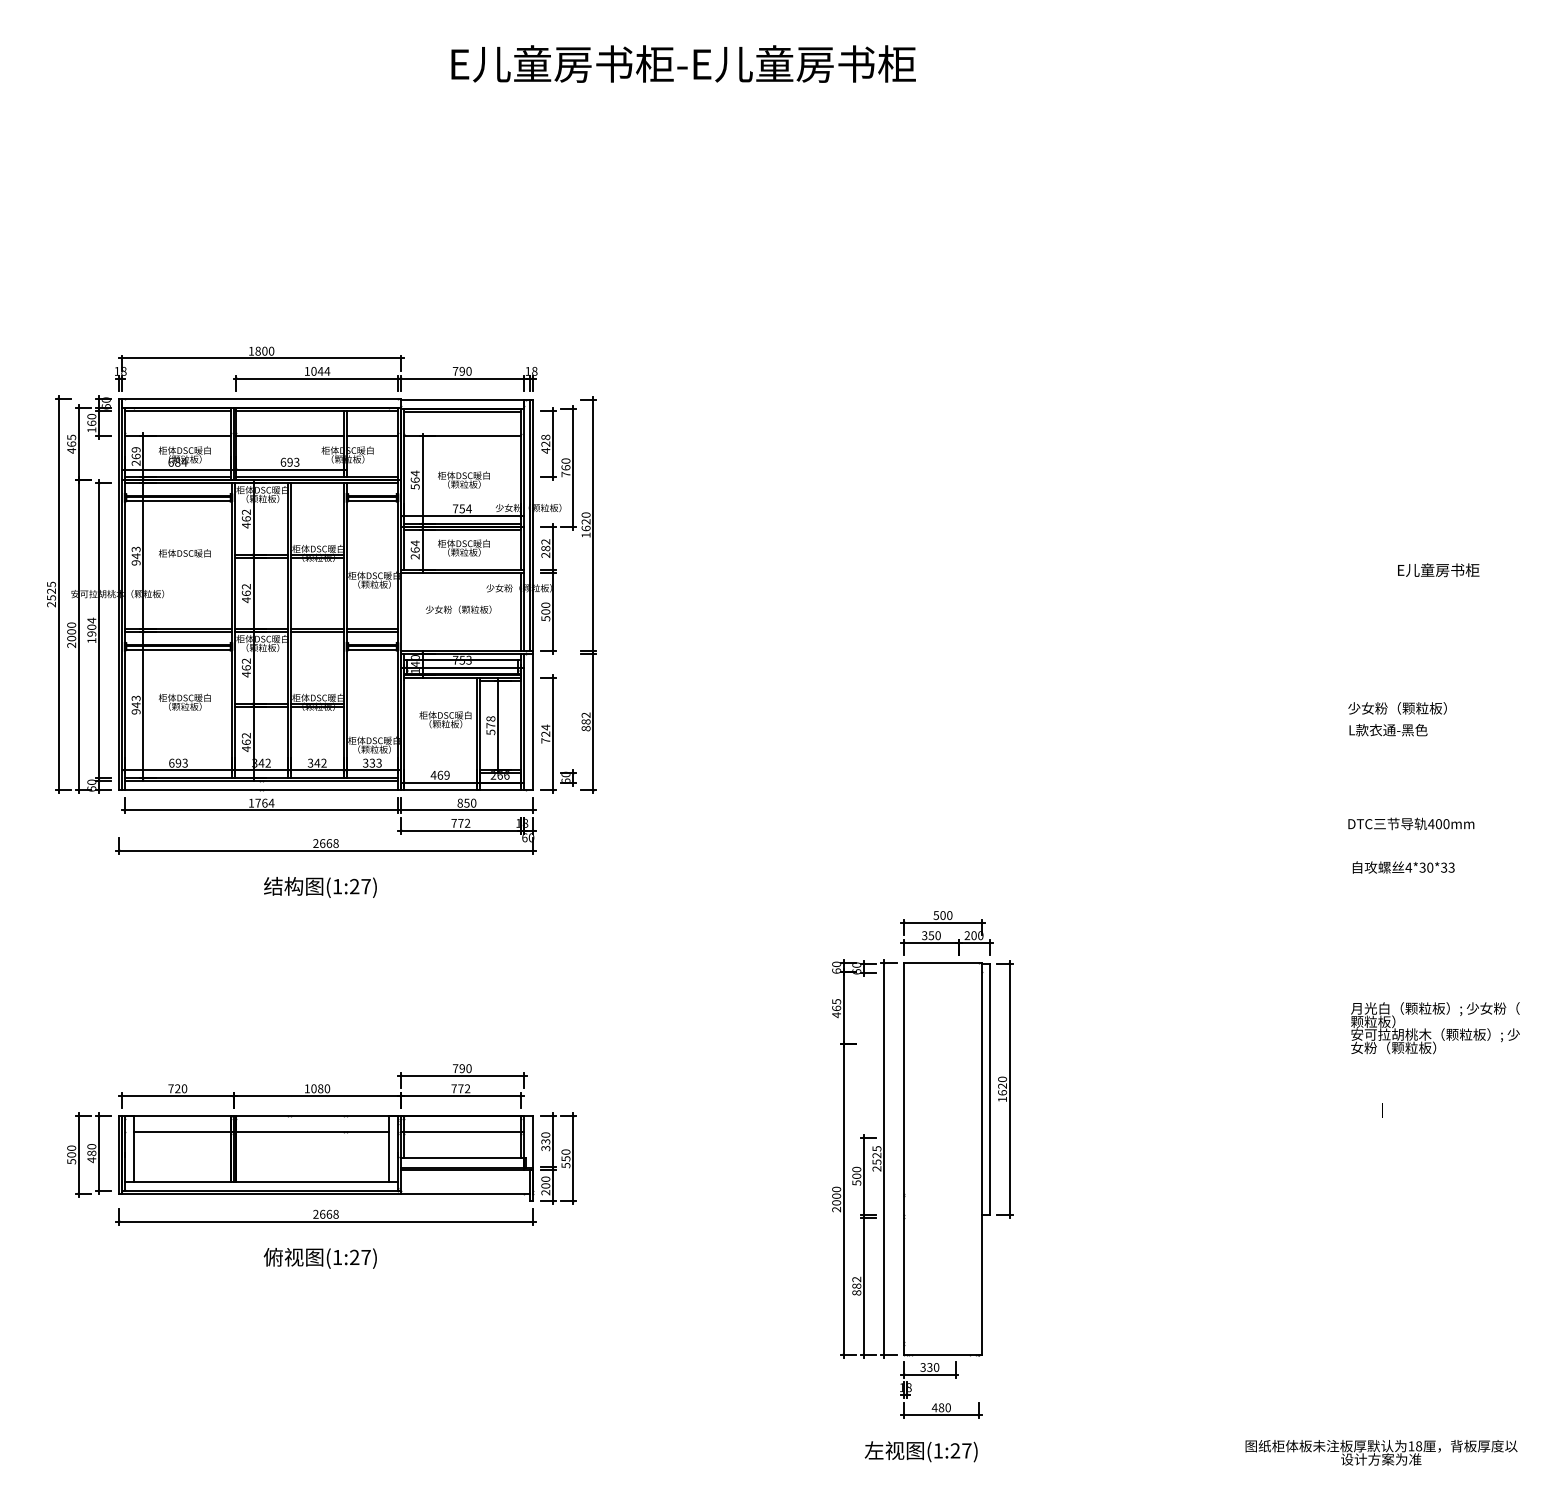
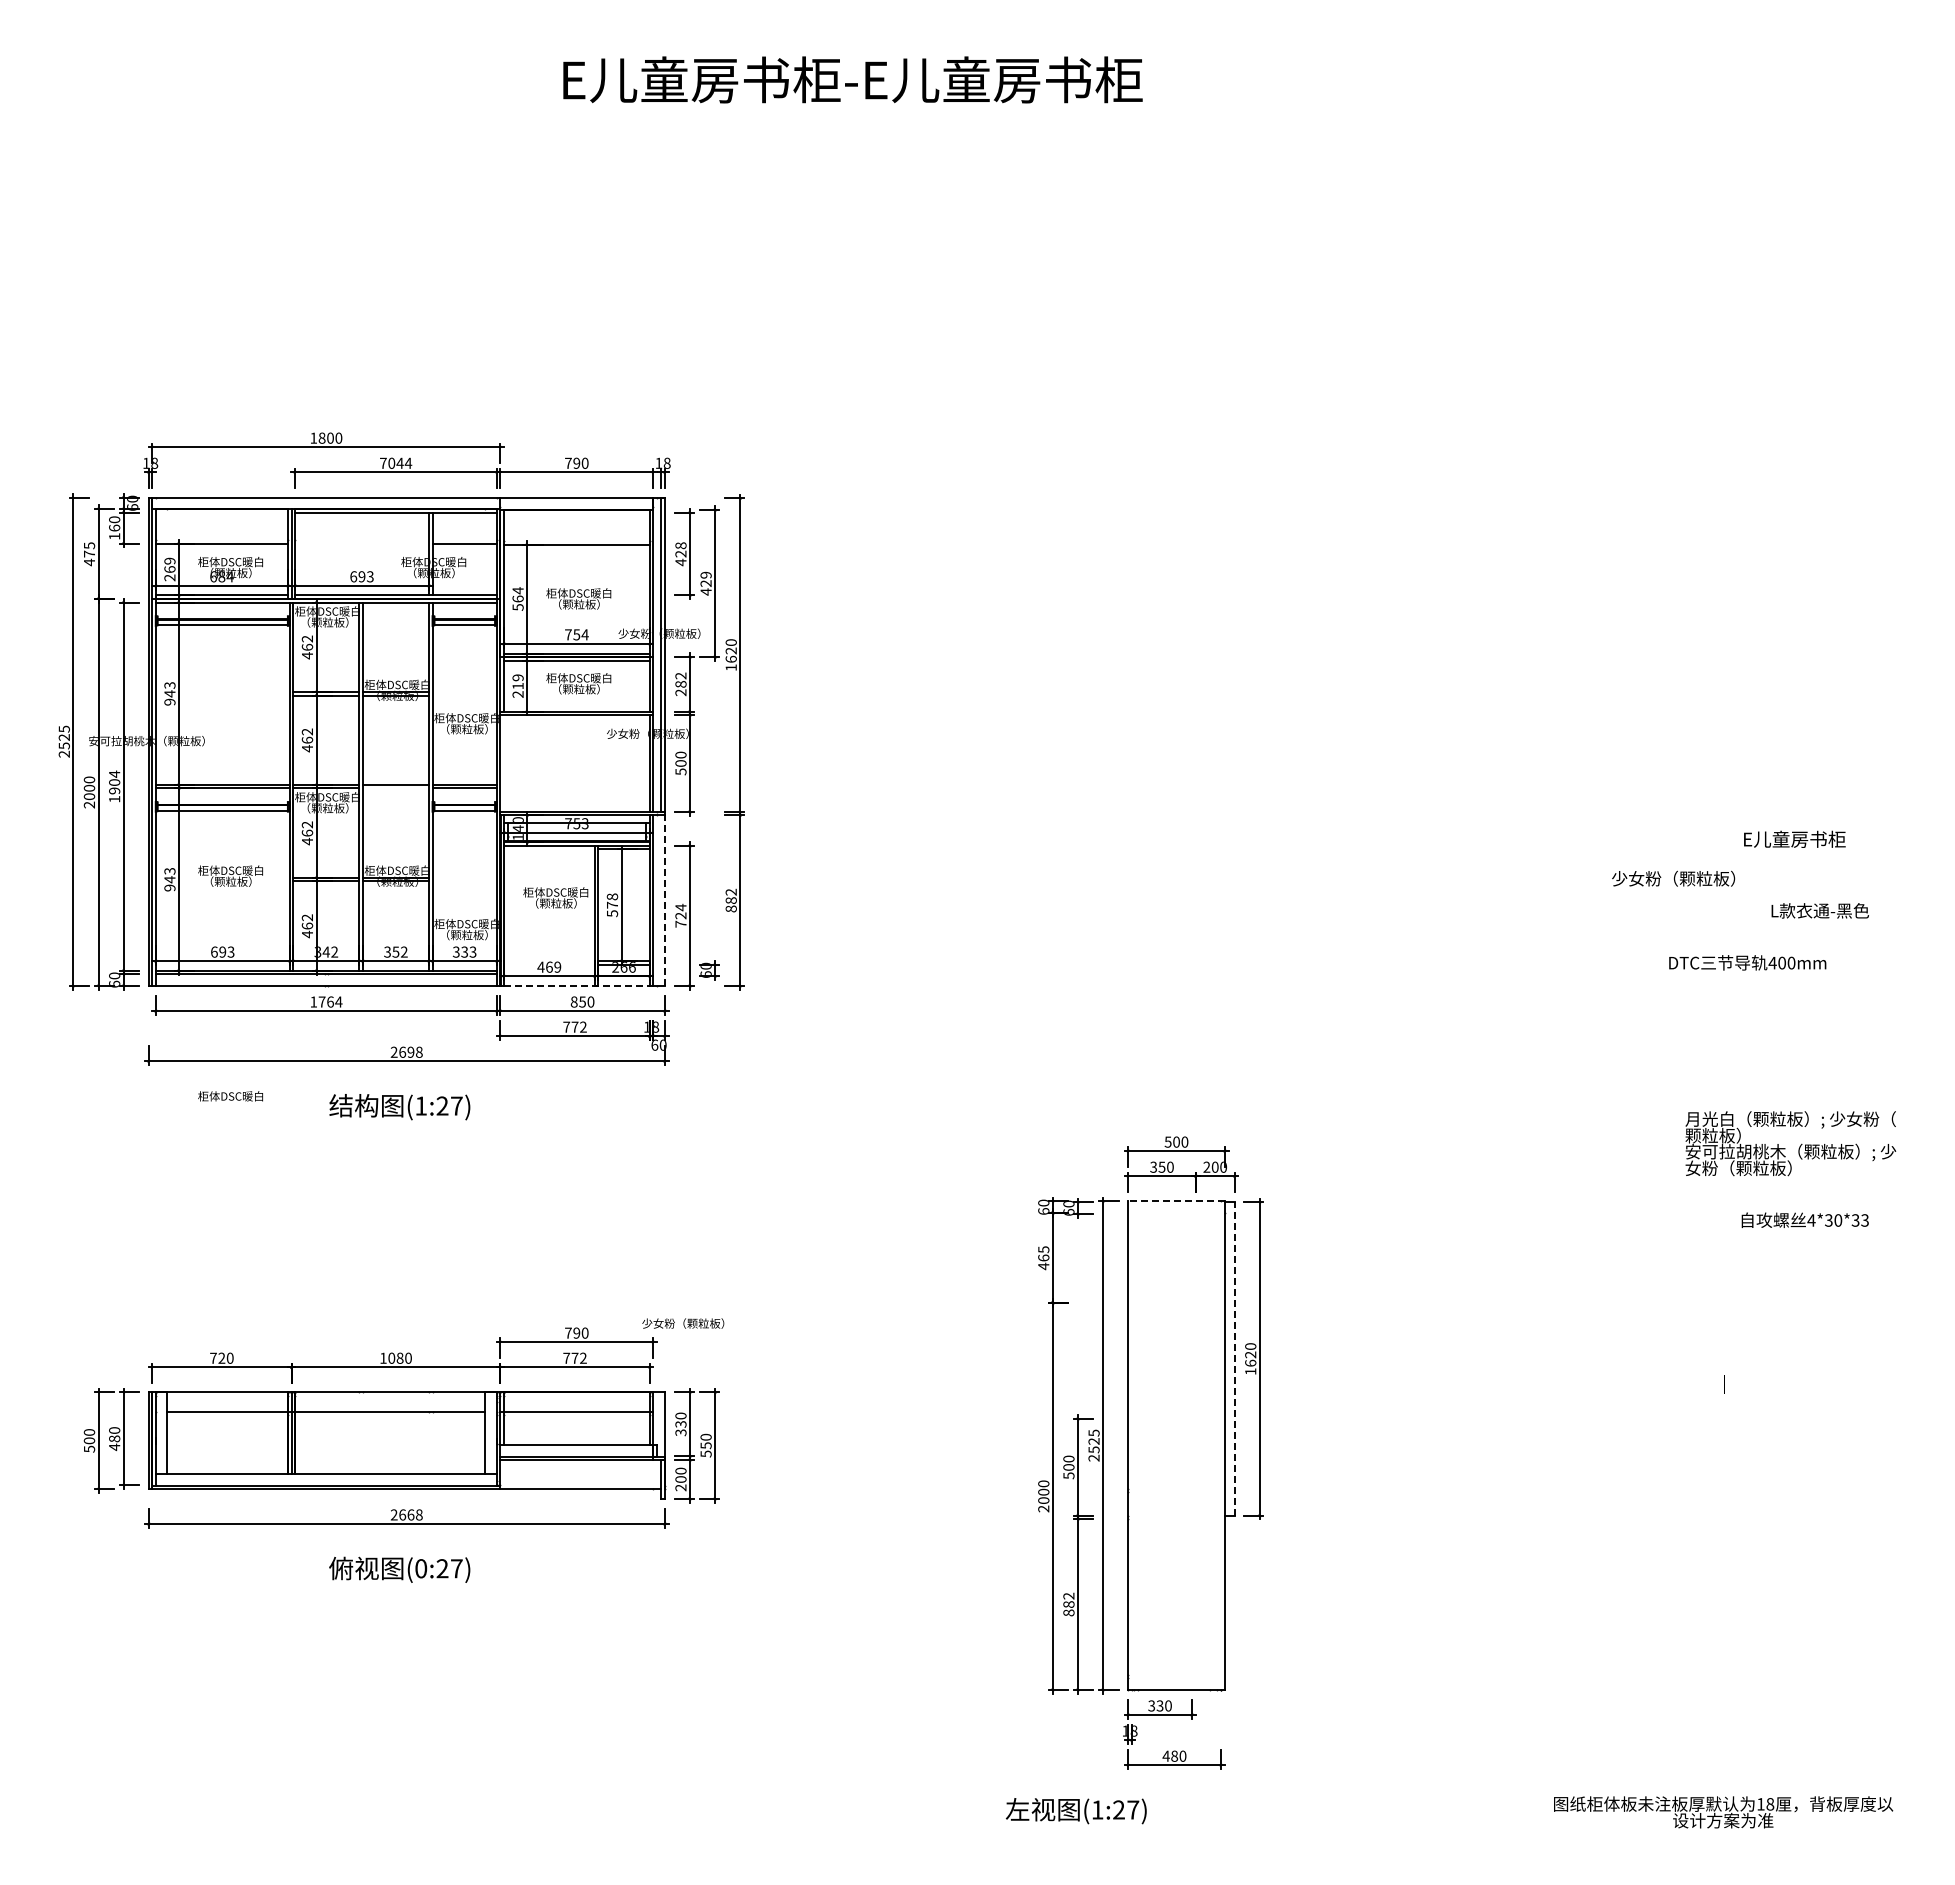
text: (307, 370) -> (383, 462), 1044 -> 7044
line: (177, 410) -> (221, 512), removed
line: (462, 411) -> (576, 513), removed
line: (290, 435) -> (362, 543), removed
text: (71, 443) -> (89, 553), 465 -> 475
text: (565, 467) -> (705, 583), 760 -> 429
text: (414, 546) -> (517, 681), 264 -> 219
text: (184, 553) -> (230, 1096), moved
text: (1438, 569) -> (1794, 838), moved
text: (458, 609) -> (683, 1323), moved
line: (316, 632) -> (395, 788), removed
text: (1397, 708) -> (1673, 878), moved
line: (532, 721) -> (664, 900), solid -> dashed
text: (1387, 729) -> (1819, 910), moved
text: (316, 762) -> (395, 951), 342 -> 352
line: (462, 789) -> (576, 985), solid -> dashed
text: (1411, 823) -> (1747, 962), moved
text: (328, 842) -> (410, 1051), 2668 -> 2698
text: (1403, 866) -> (1804, 1219), moved
line: (943, 963) -> (1176, 1201), solid -> dashed
text: (1435, 1028) -> (1790, 1143), moved
line: (989, 1089) -> (1234, 1359), solid -> dashed
text: (337, 1257) -> (421, 1568), (1:27) -> (0:27)
text: (921, 1452) -> (1076, 1811), moved

